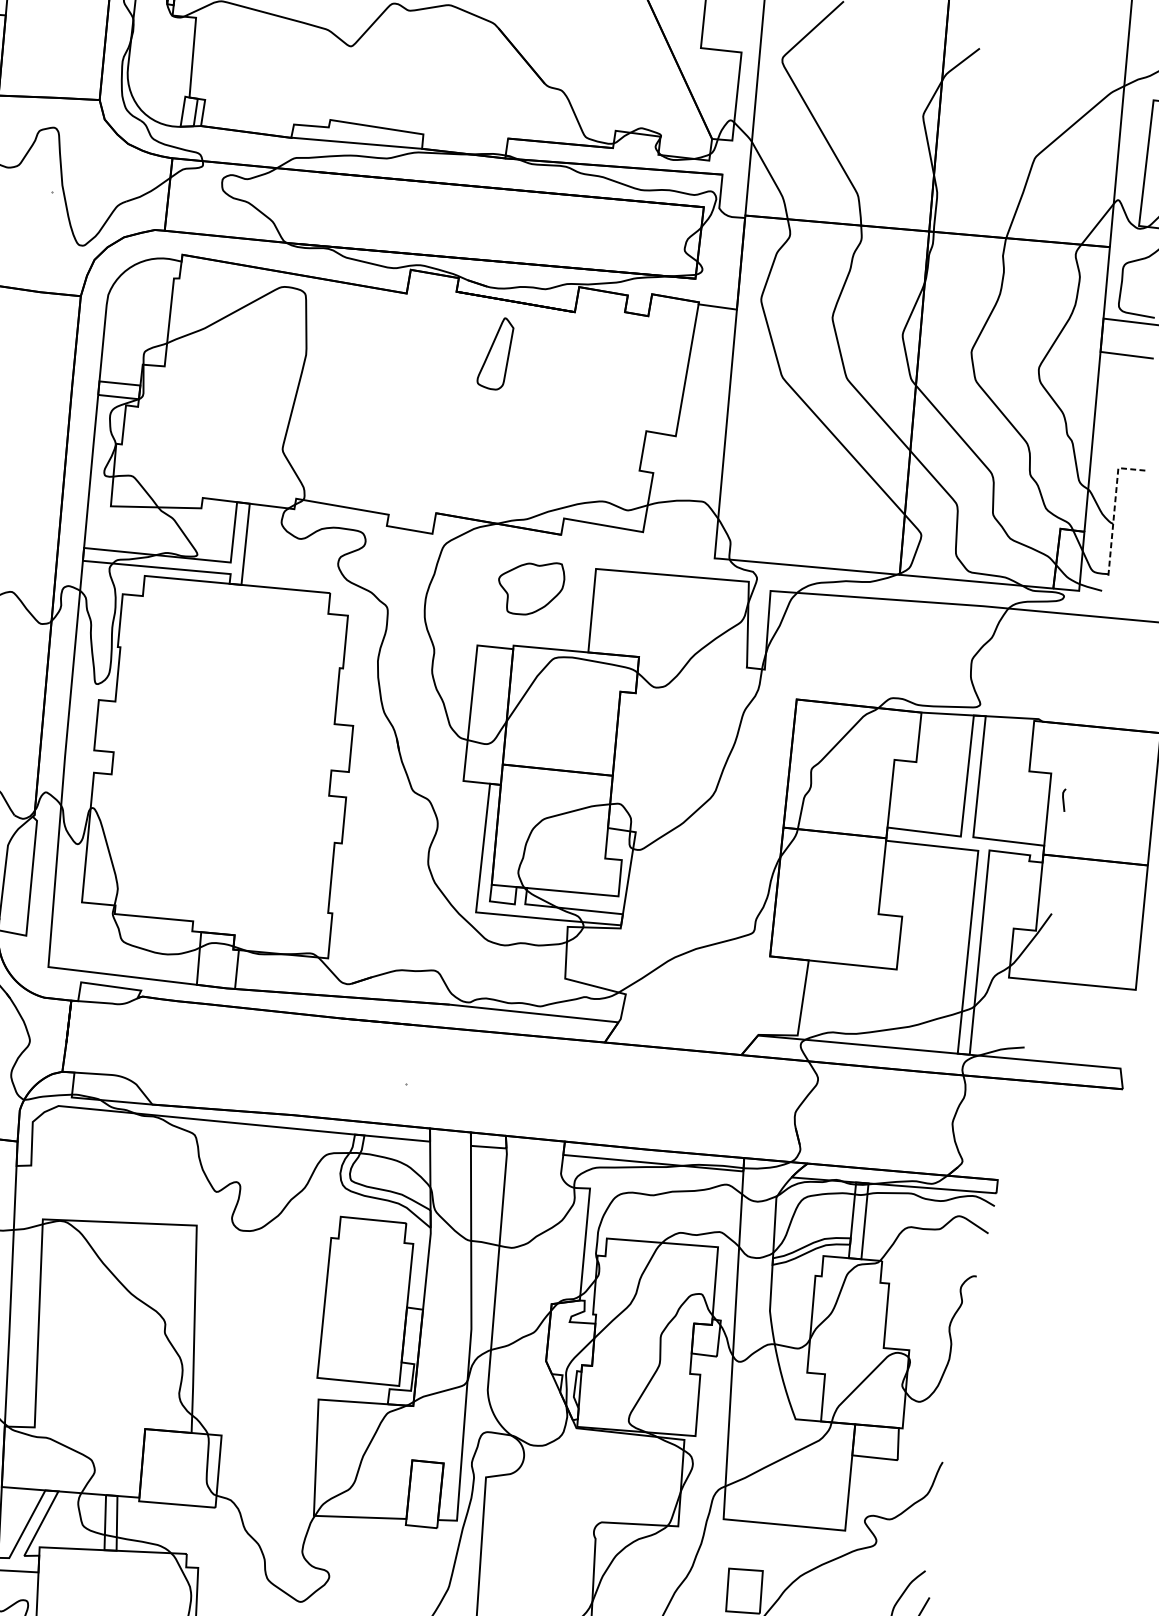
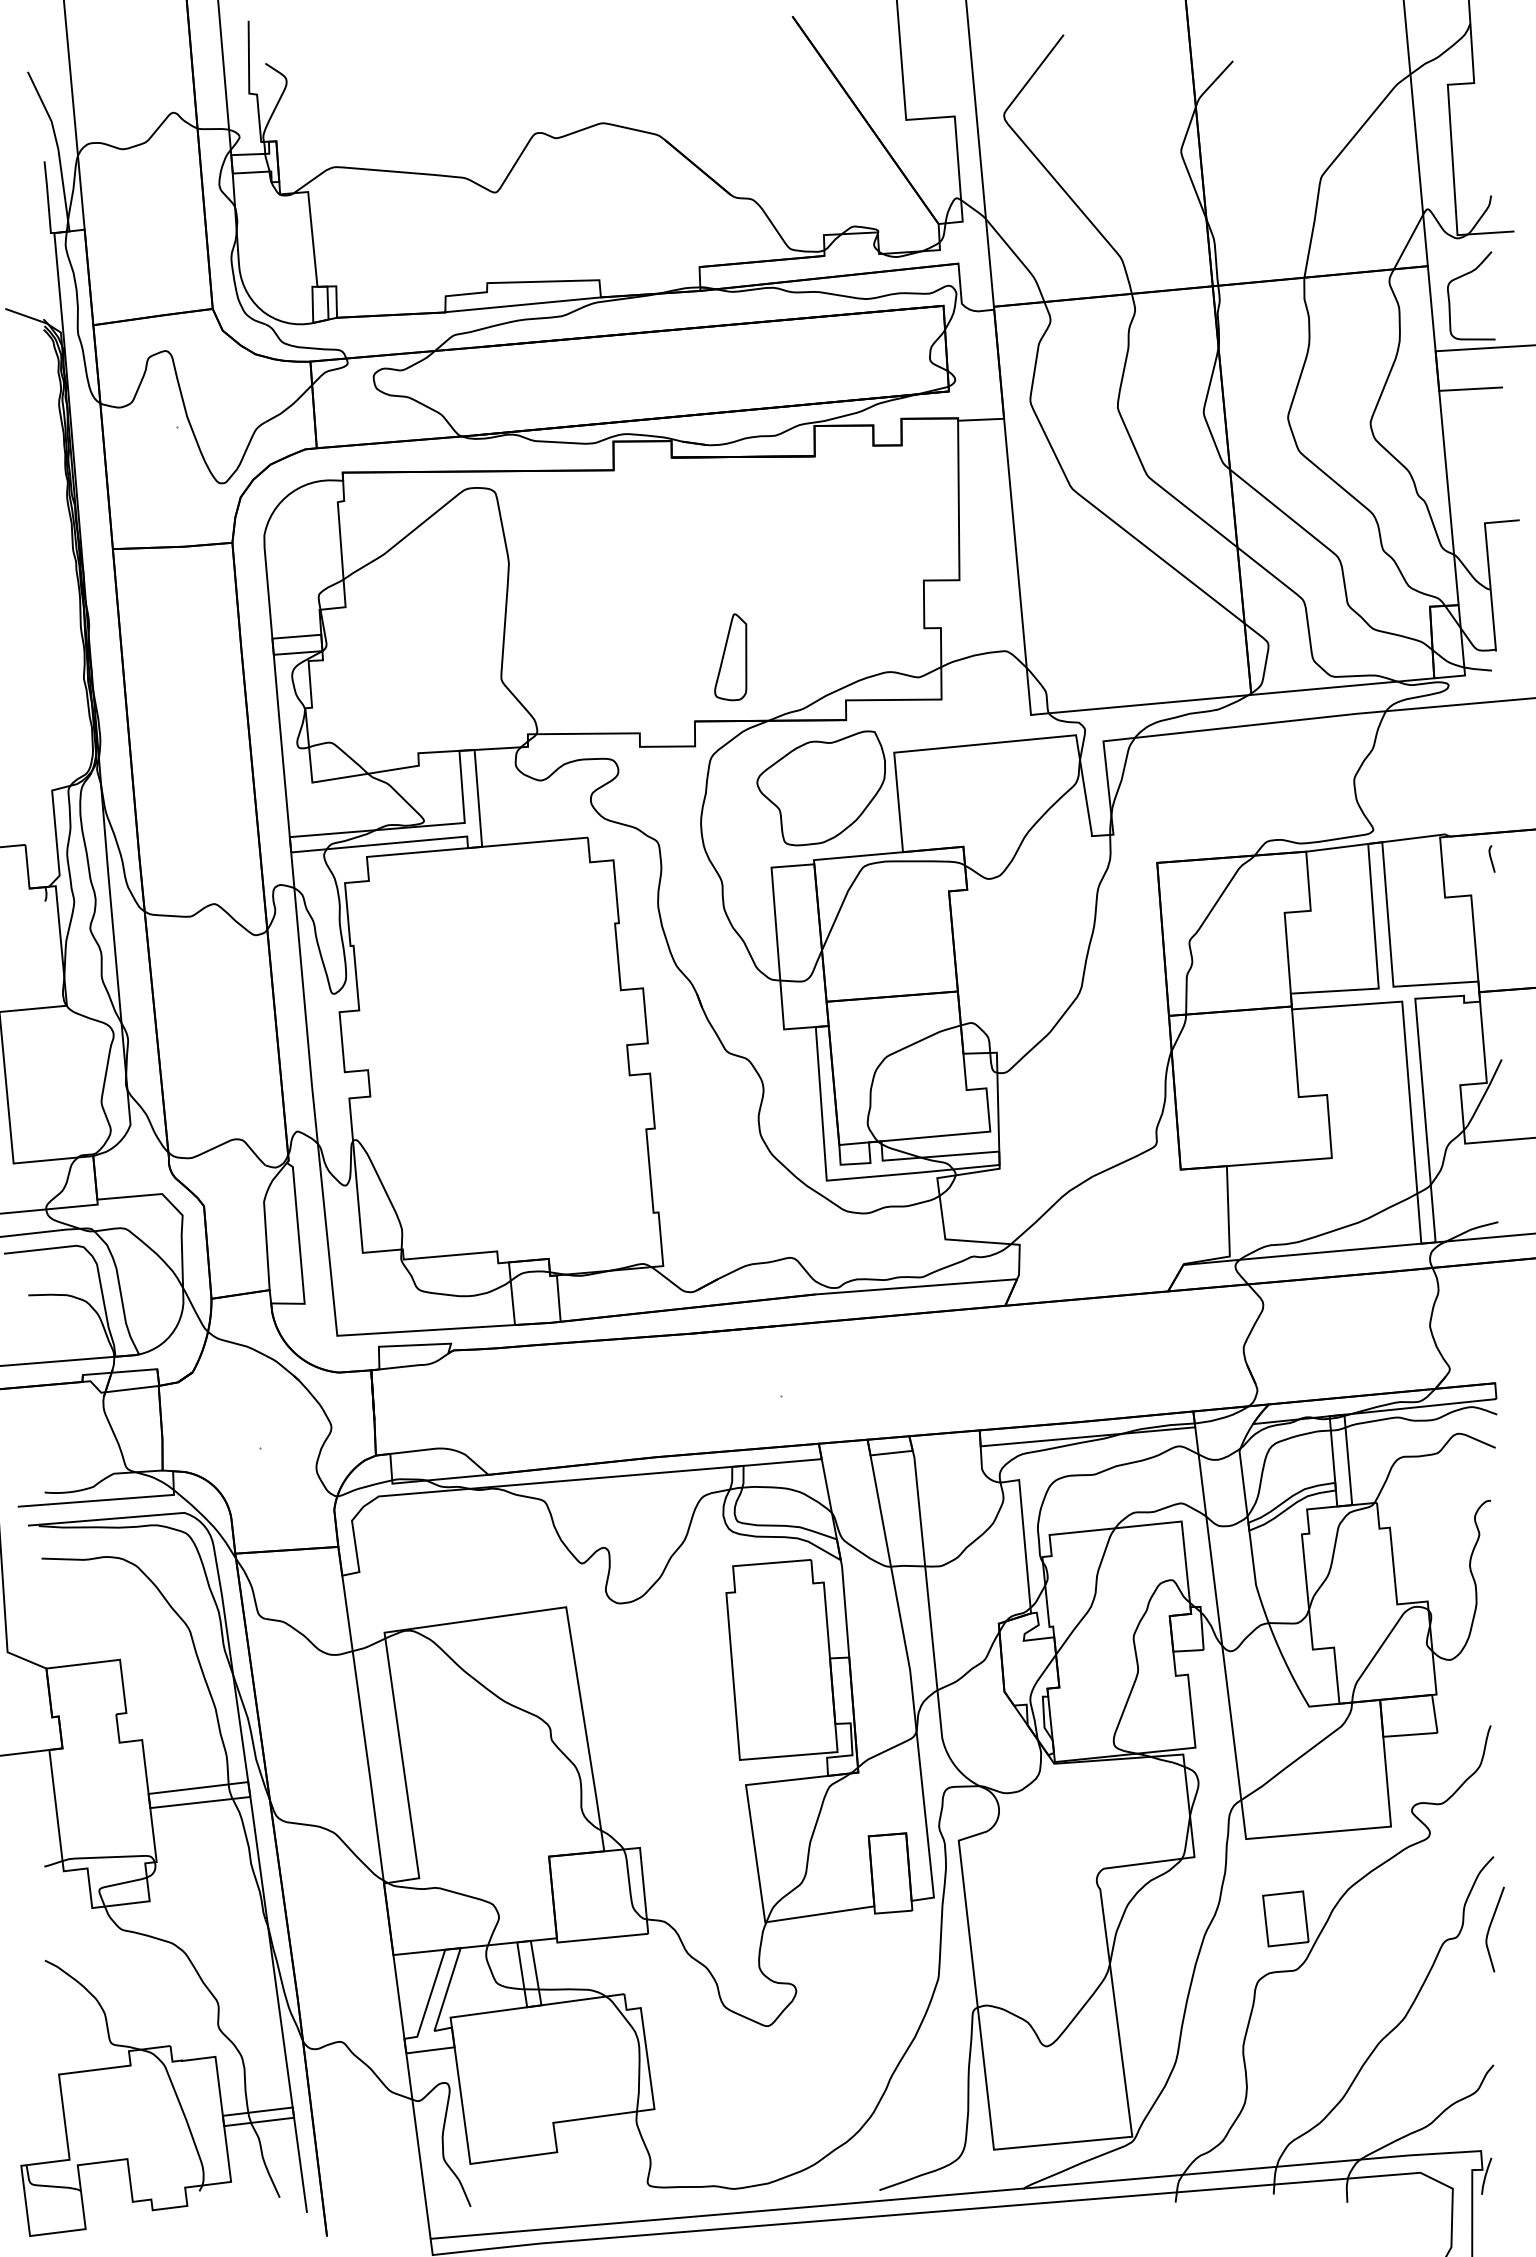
part: (495, 353) -> (730, 657), moved
line: (1114, 506) -> (1488, 569), dashed -> solid
part: (529, 587) -> (820, 788), size x1.67
line: (1063, 799) -> (1491, 858), moved

